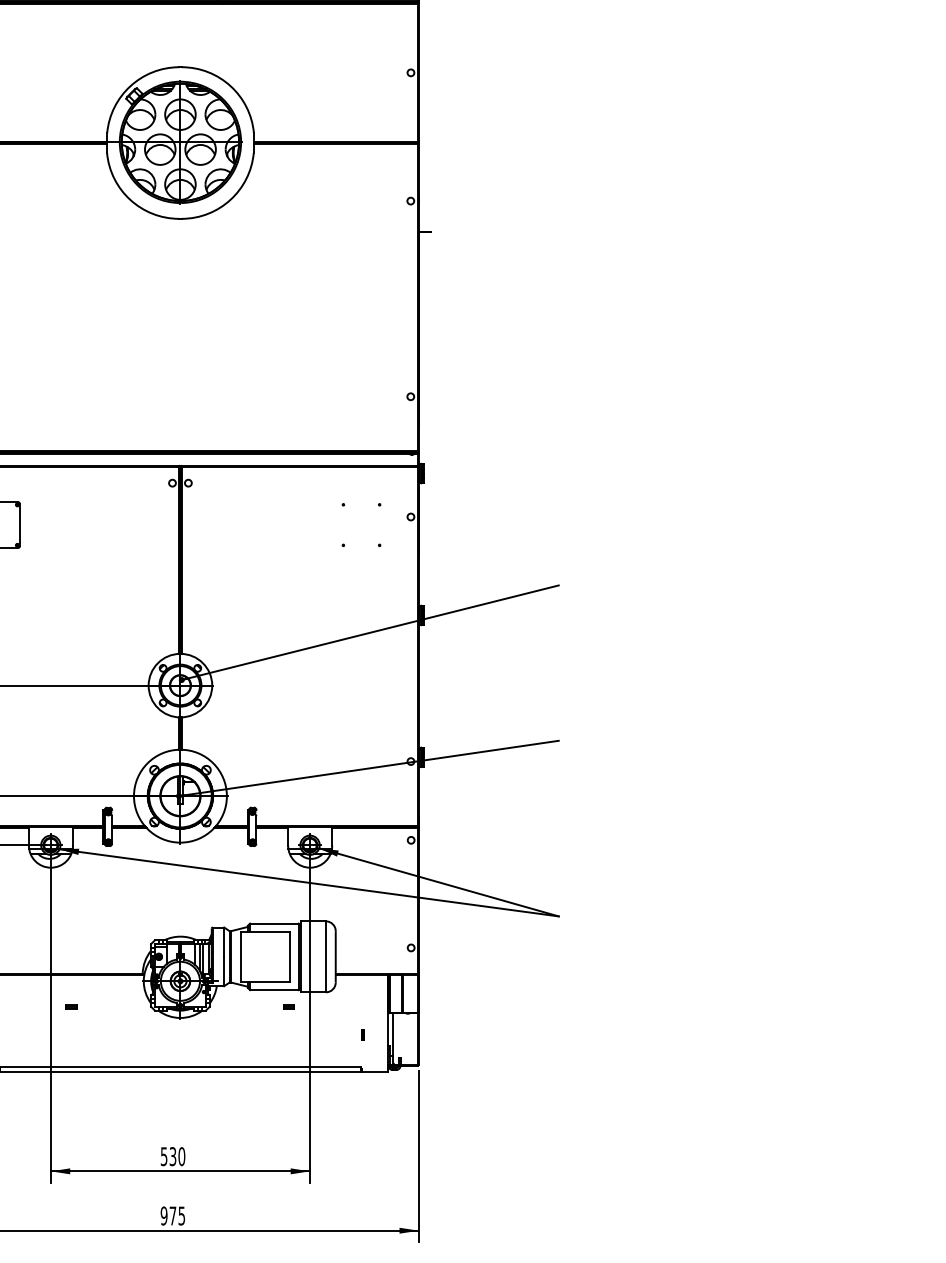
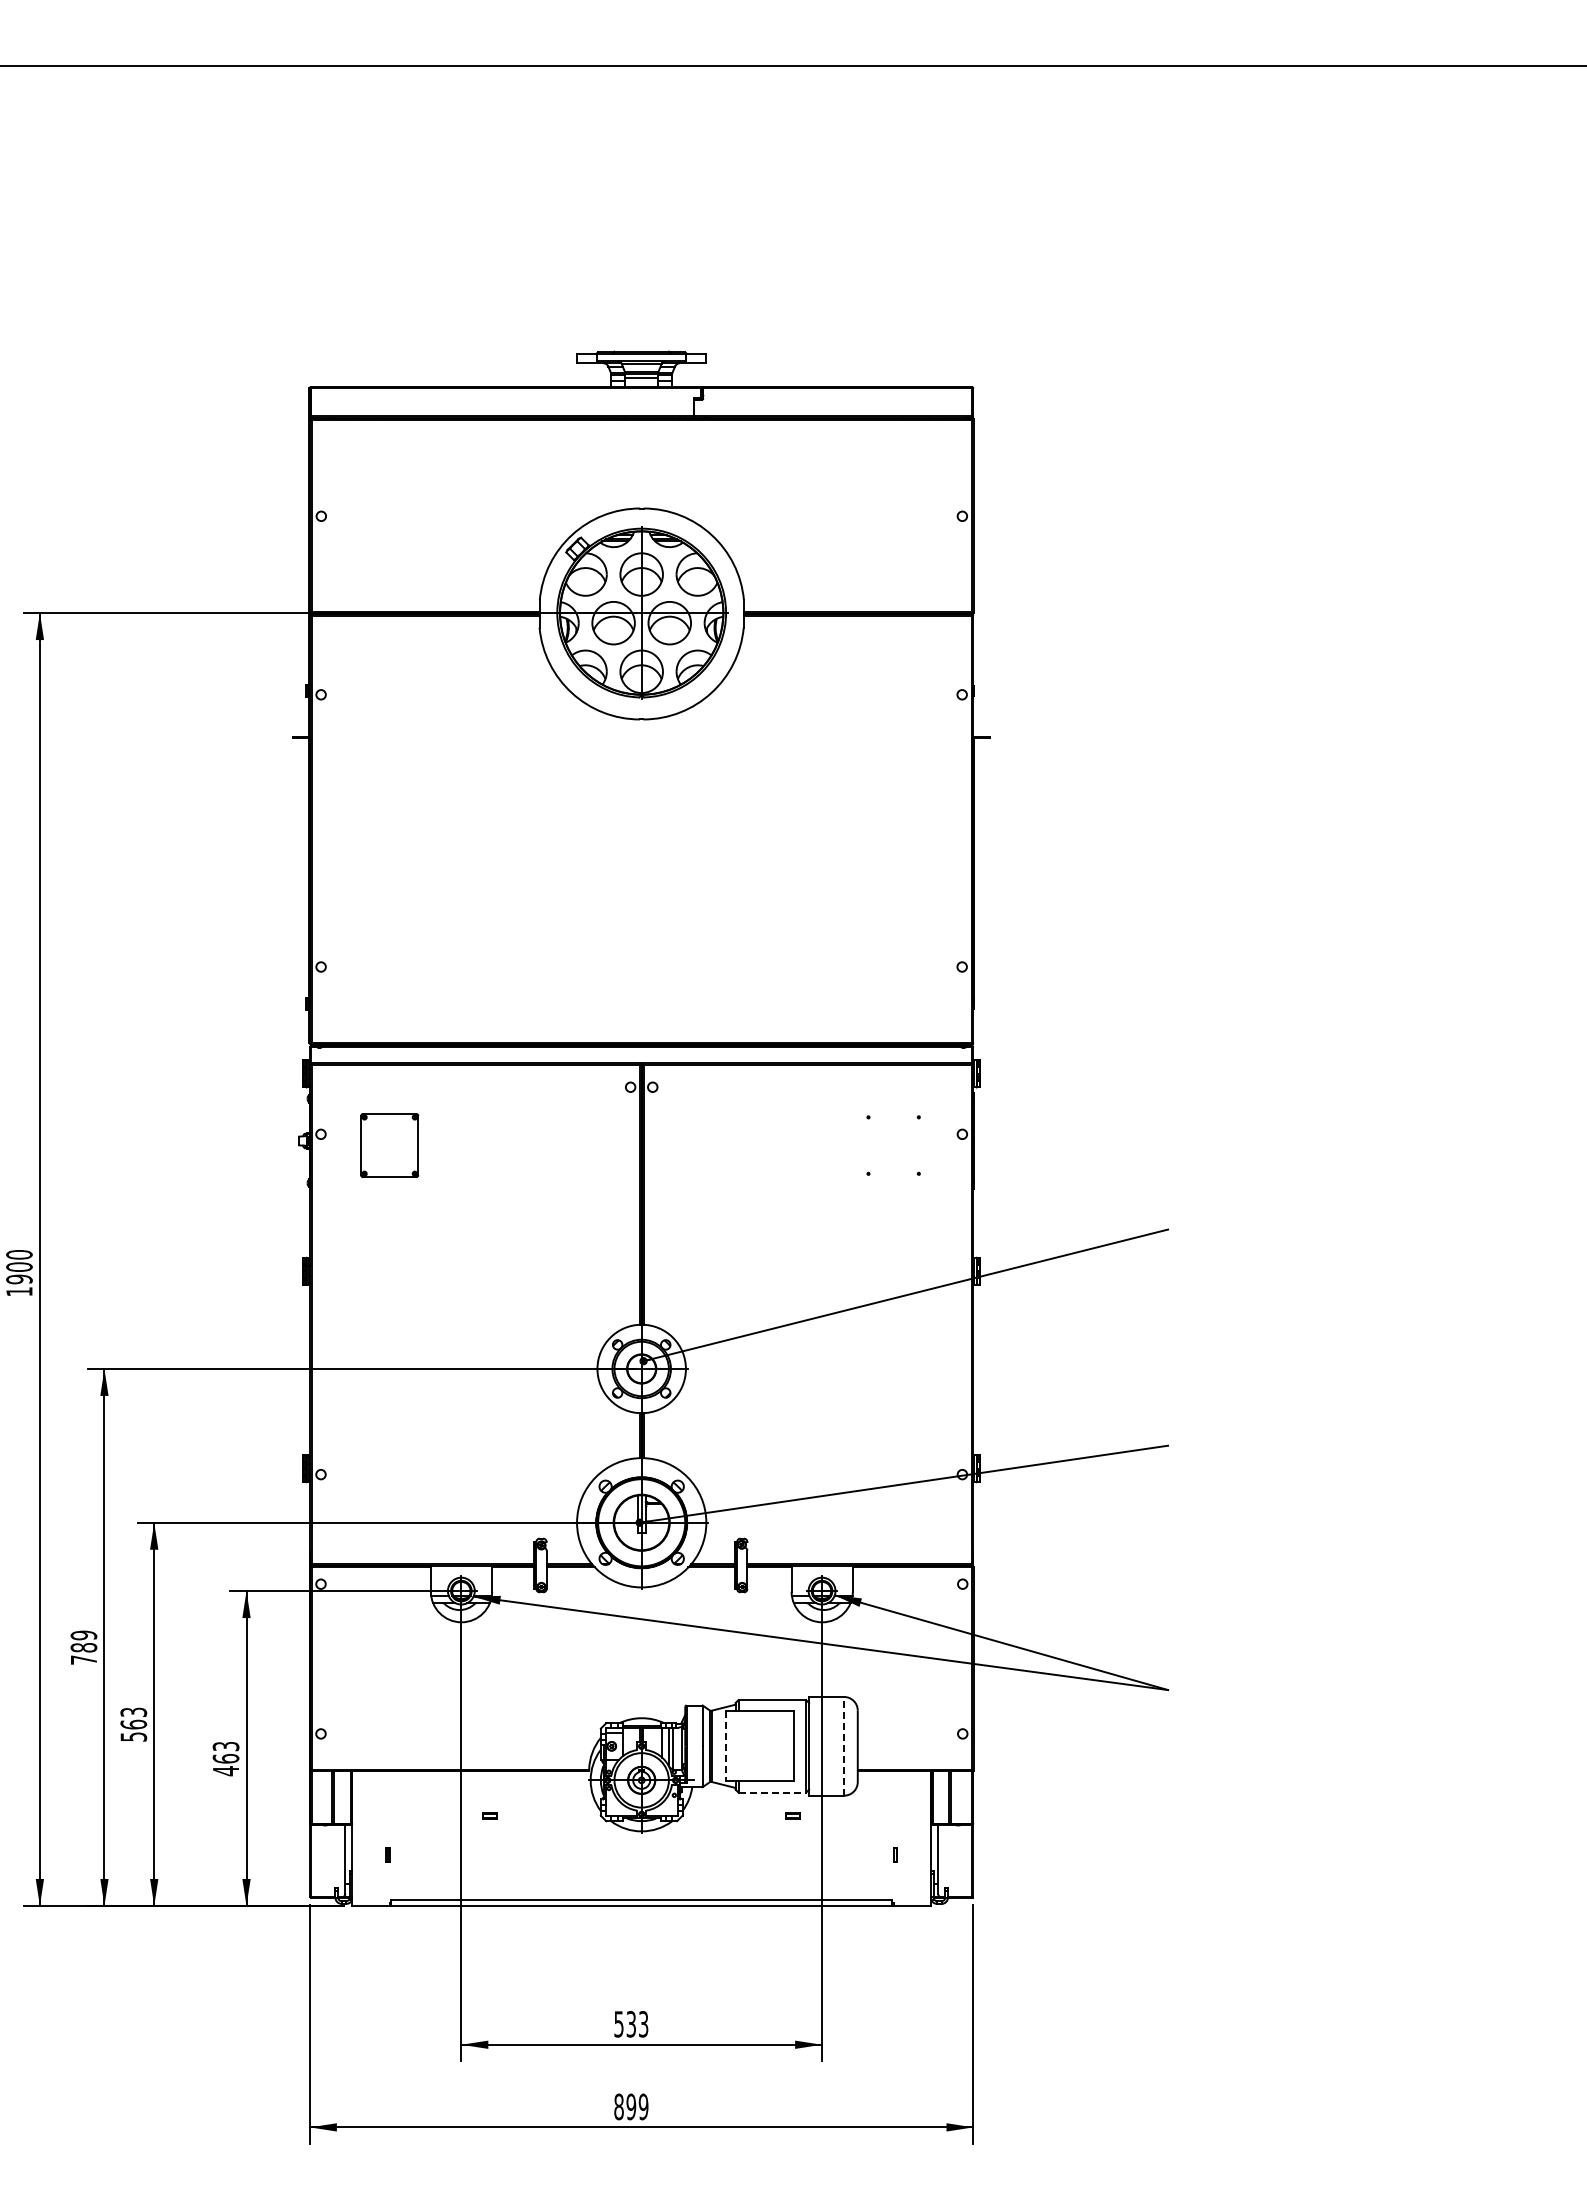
line: (240, 956) -> (725, 1746), solid -> dashed
line: (326, 956) -> (844, 1745), solid -> dashed
line: (274, 990) -> (772, 1792), solid -> dashed
text: (181, 1156) -> (643, 2024), 530 -> 533
text: (173, 1215) -> (631, 2106), 975 -> 899

